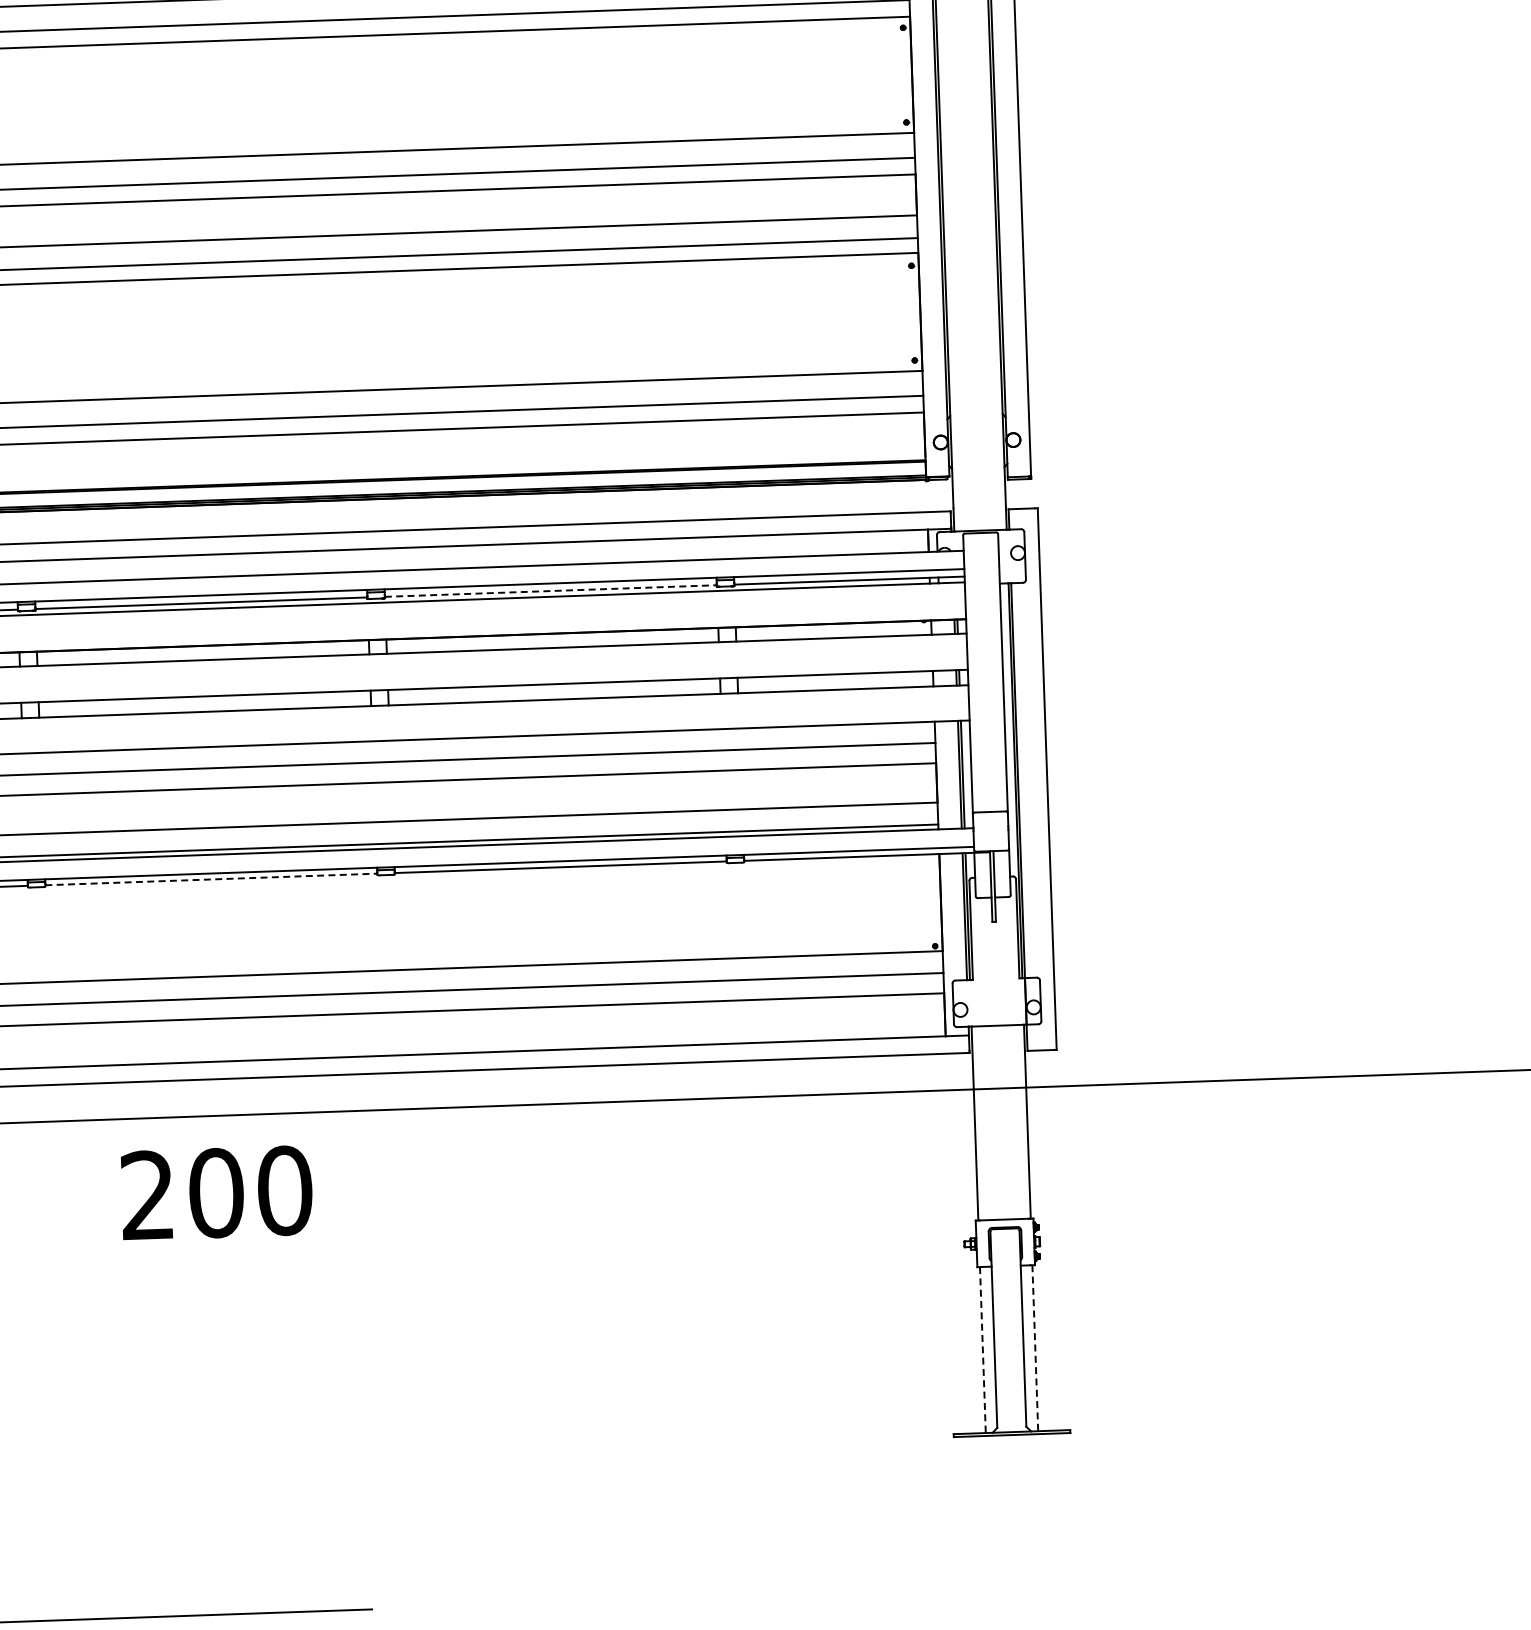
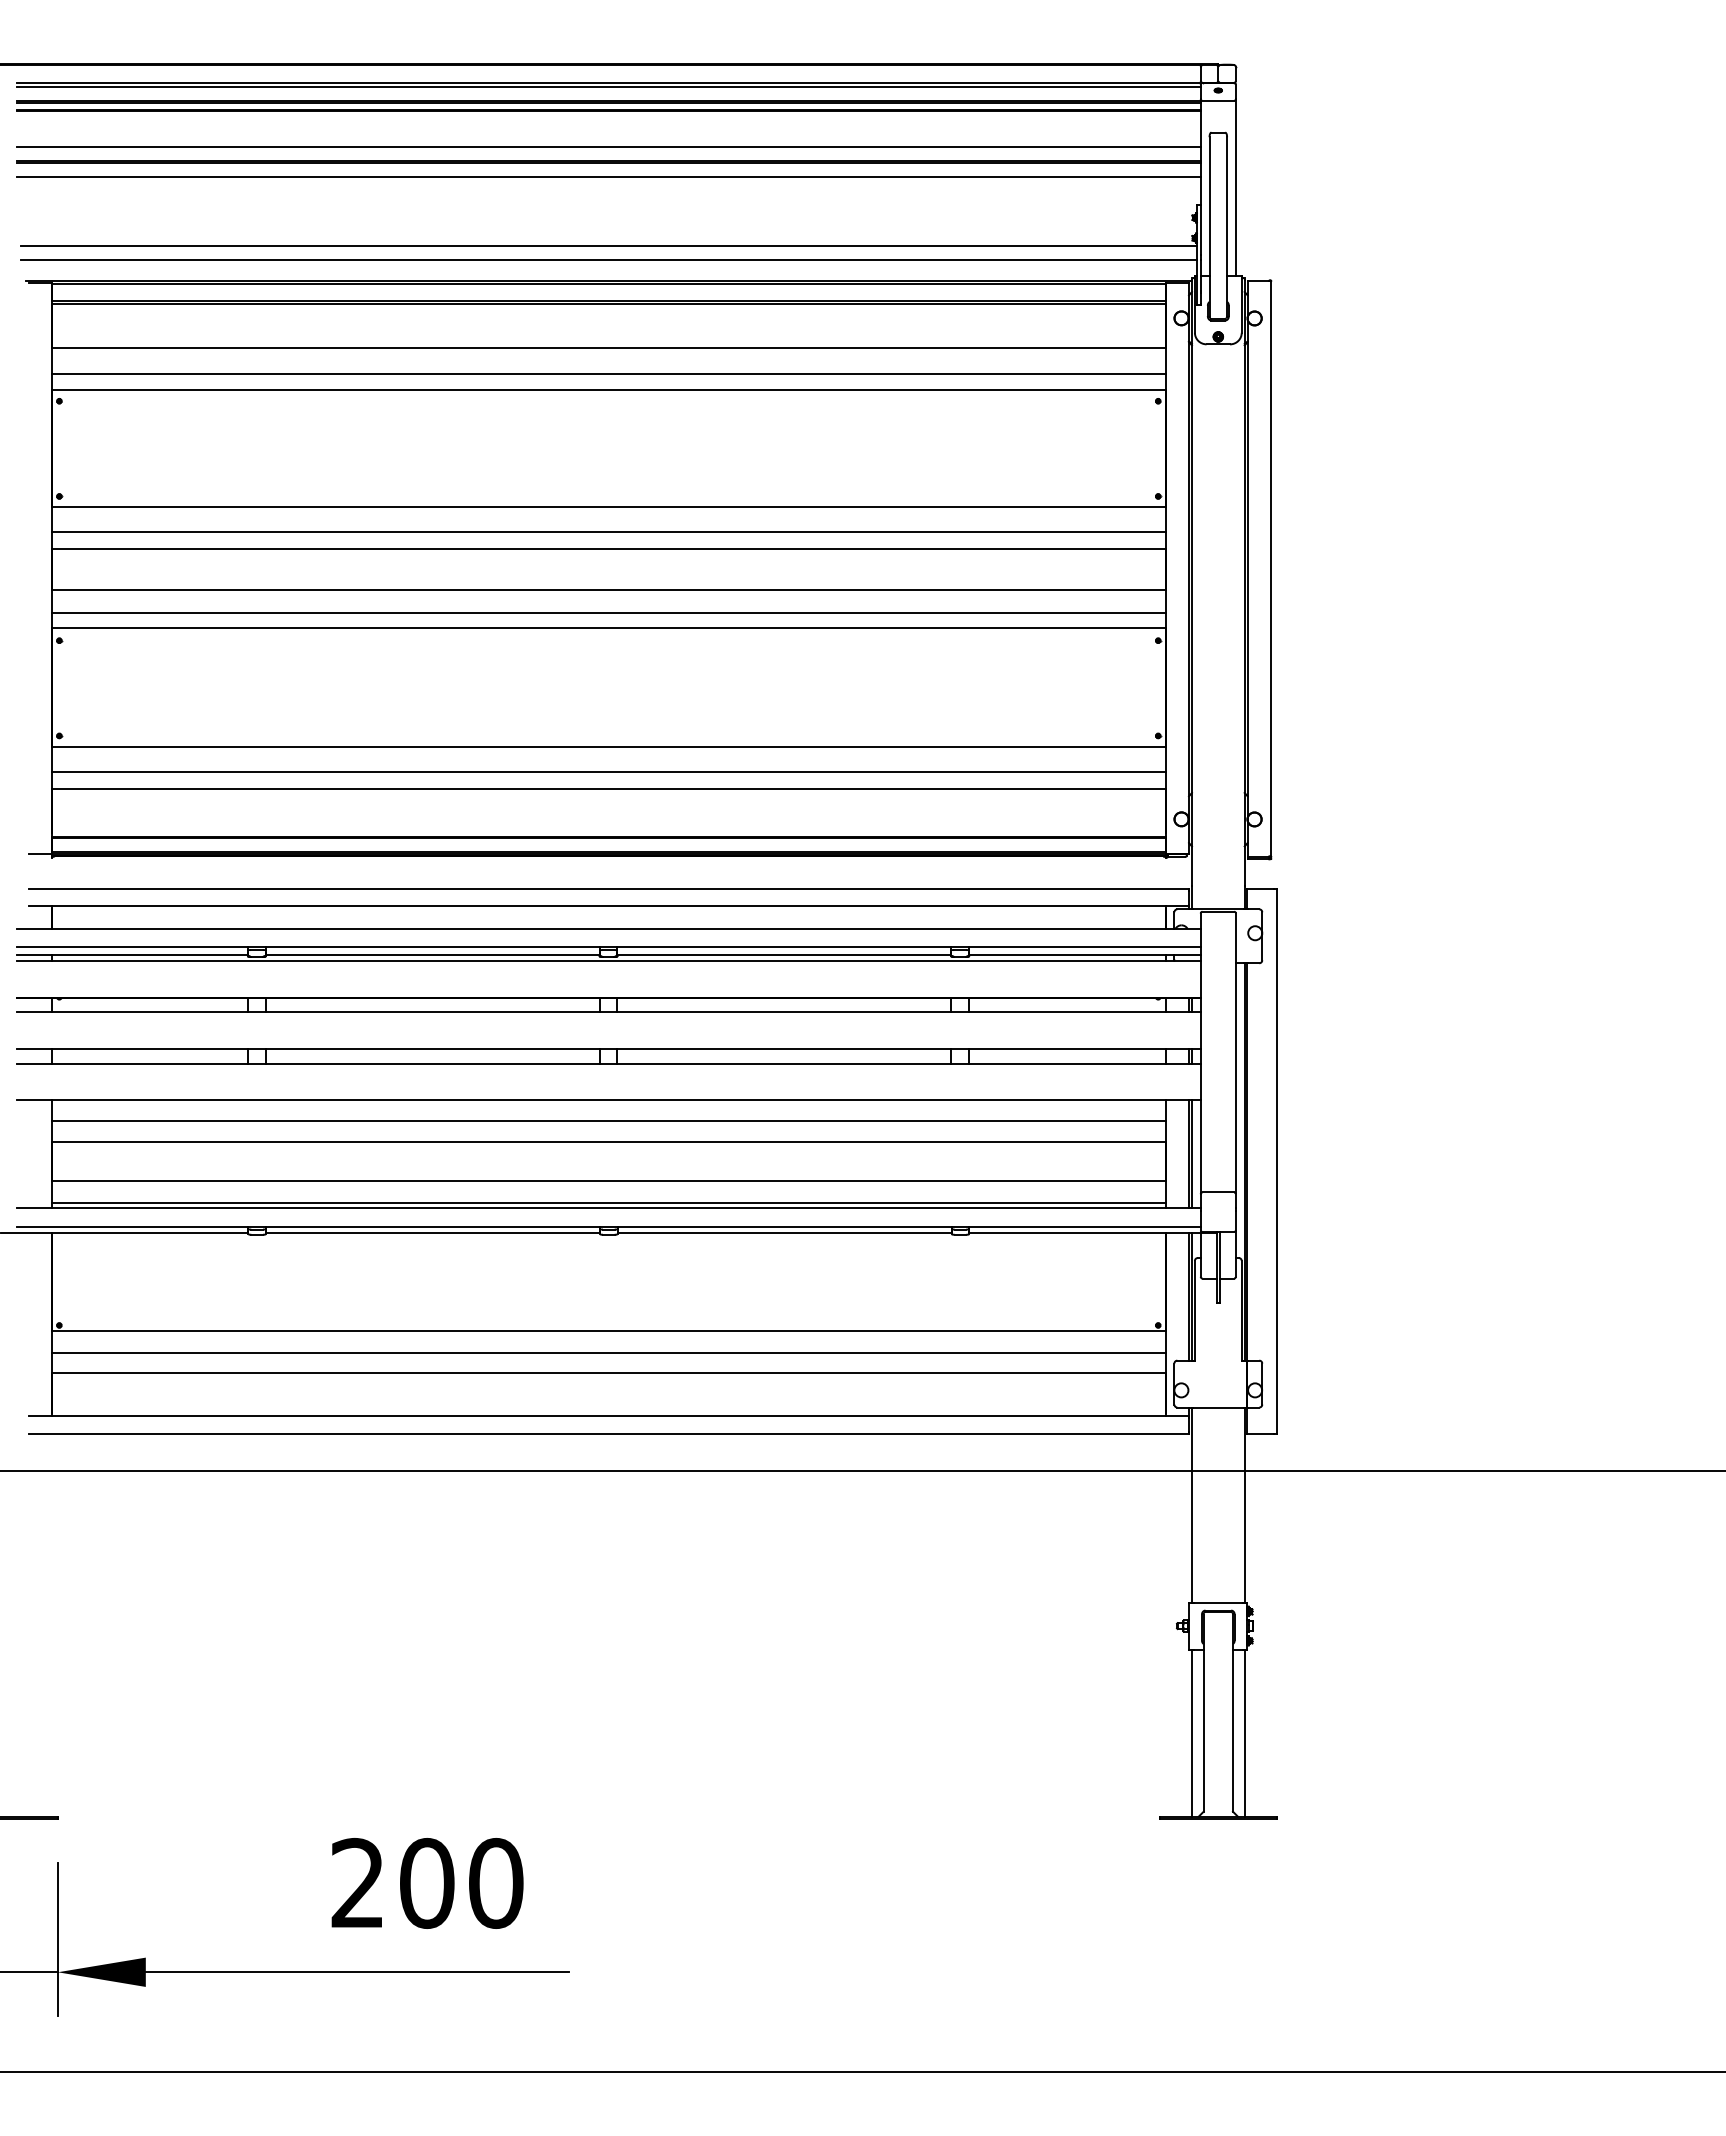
line: (550, 590) -> (784, 954), dashed -> solid
line: (211, 879) -> (433, 1232), dashed -> solid
text: (216, 1193) -> (427, 1883), moved
line: (1035, 1348) -> (1244, 1733), dashed -> solid
line: (982, 1350) -> (1191, 1733), dashed -> solid

